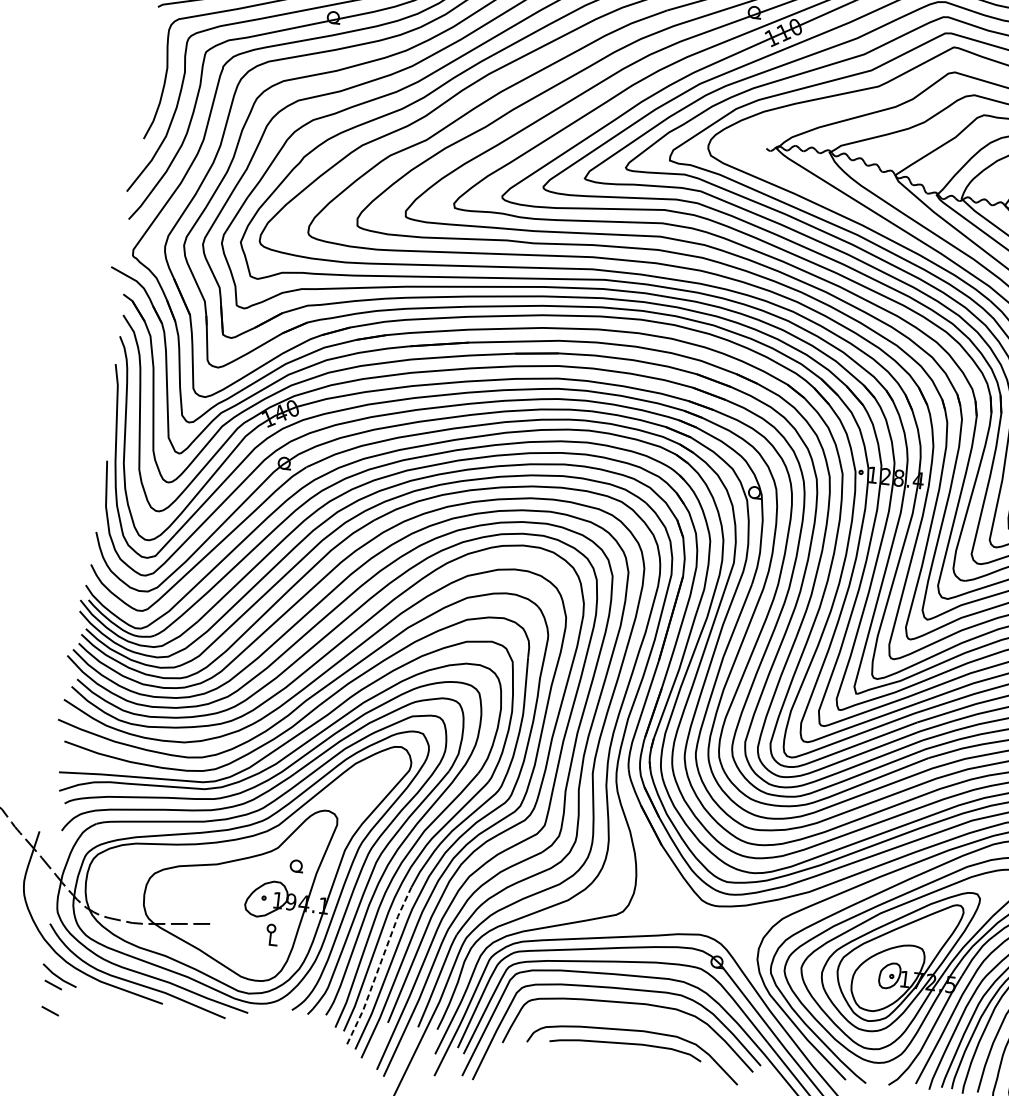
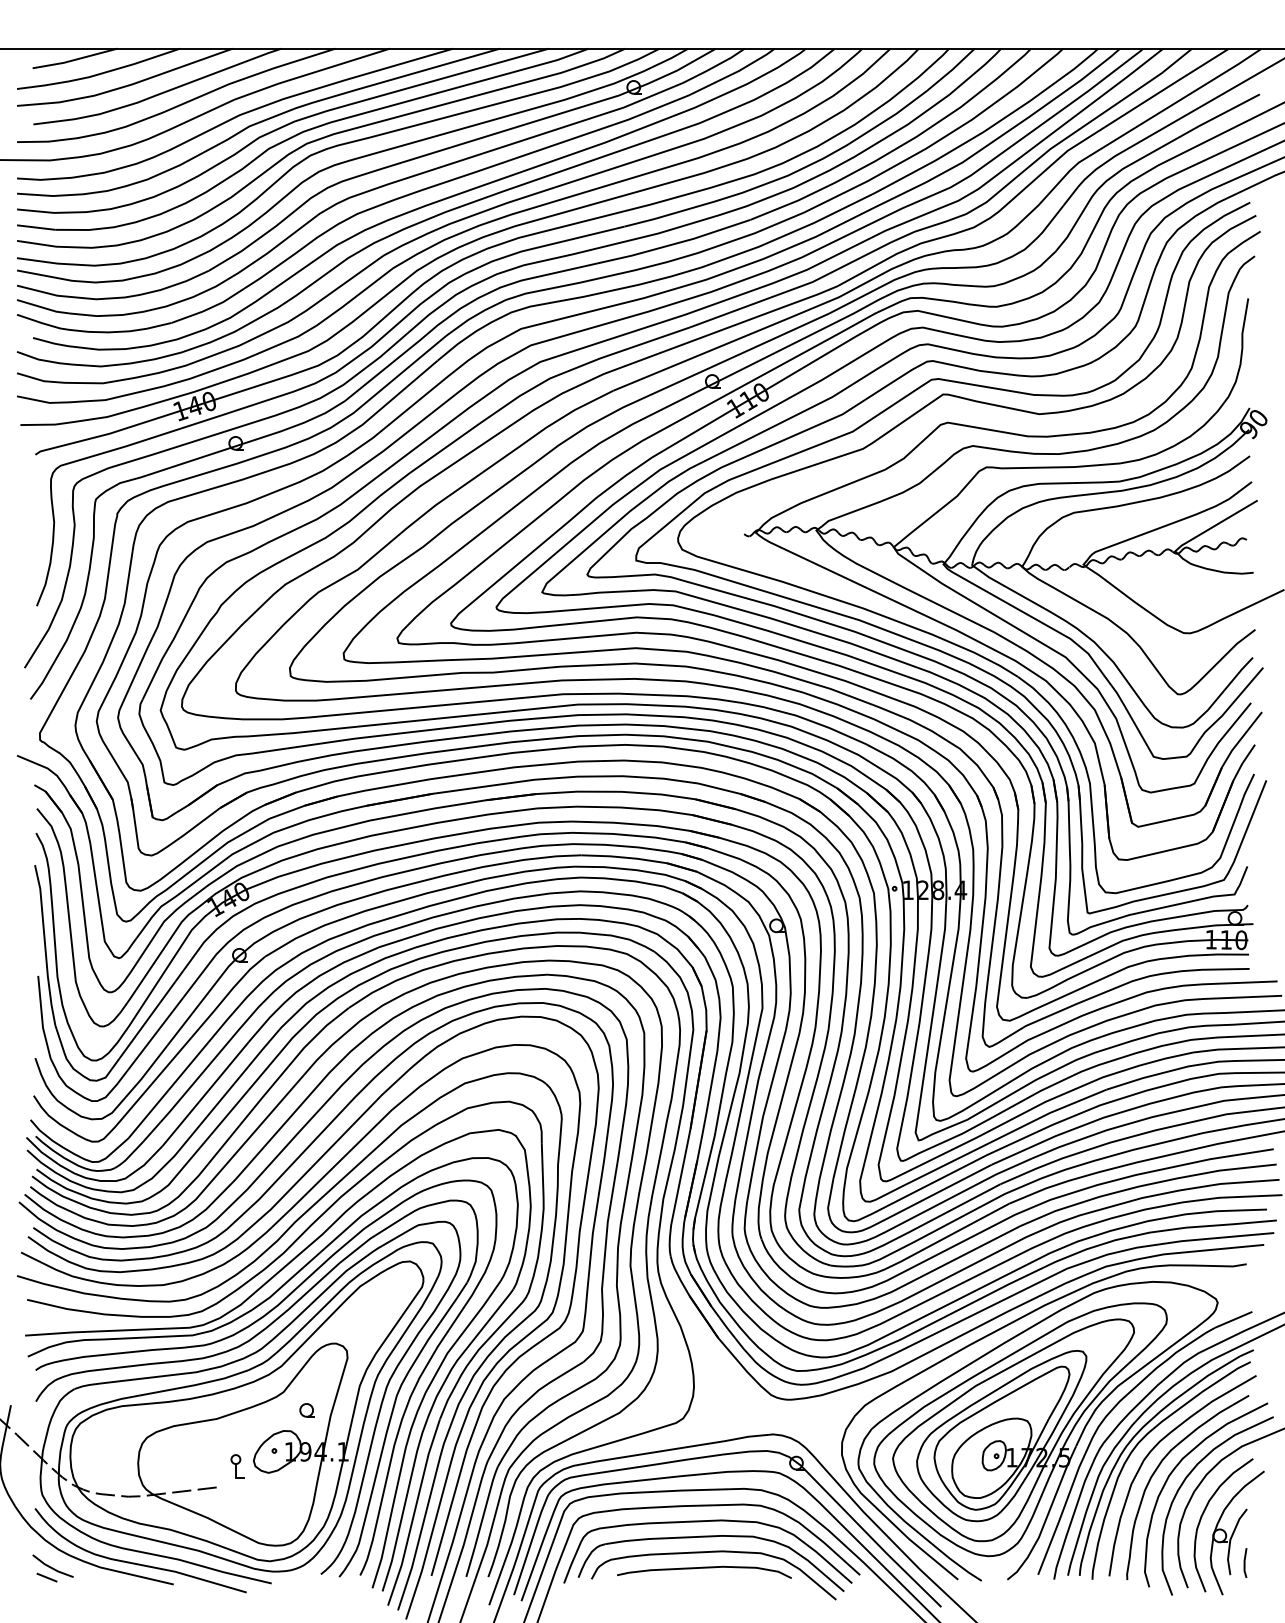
part: (272, 934) -> (237, 1466), moved
line: (379, 965) -> (414, 1512), dashed -> solid
line: (49, 1010) -> (46, 1607), removed
part: (634, 1017) -> (710, 1537), added

